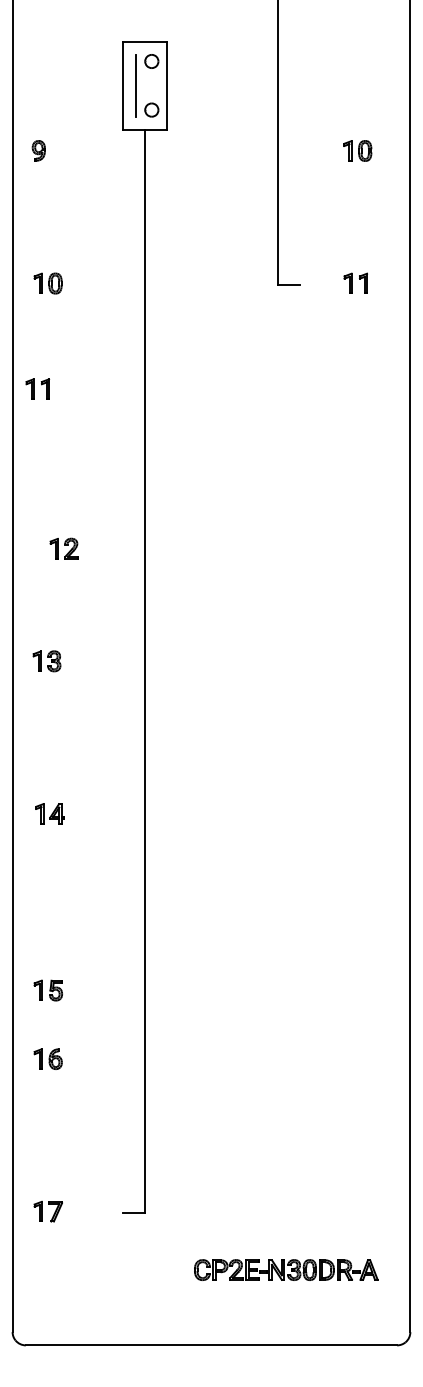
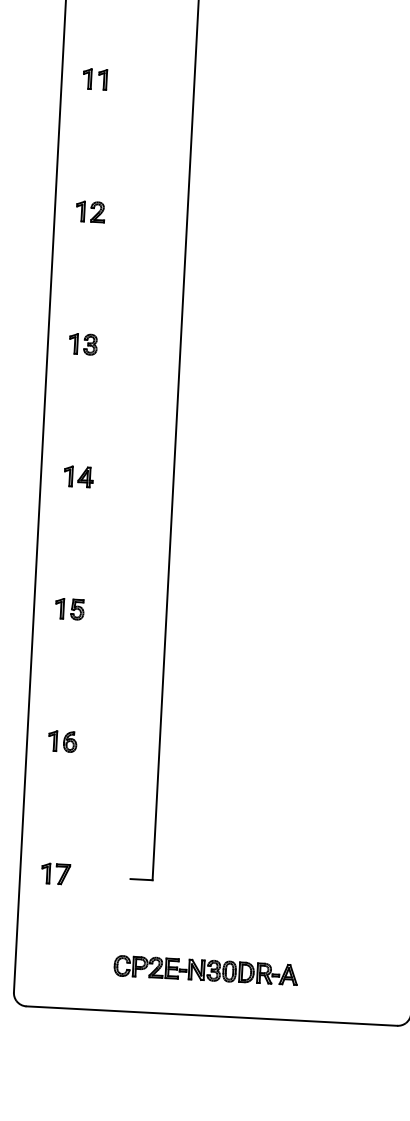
part: (37, 388) -> (94, 78), moved
part: (63, 548) -> (89, 211), moved
part: (46, 661) -> (82, 344), moved
part: (47, 990) -> (68, 609), moved
part: (47, 1058) -> (62, 740), moved
part: (286, 1269) -> (206, 969), moved

